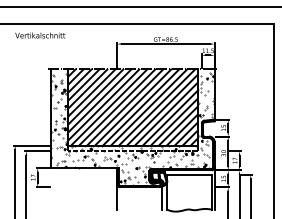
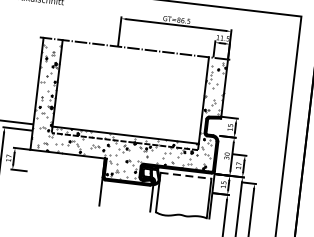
hatch: (132, 106) -> (130, 91), removed
line: (189, 174) -> (185, 175), solid -> dashed

